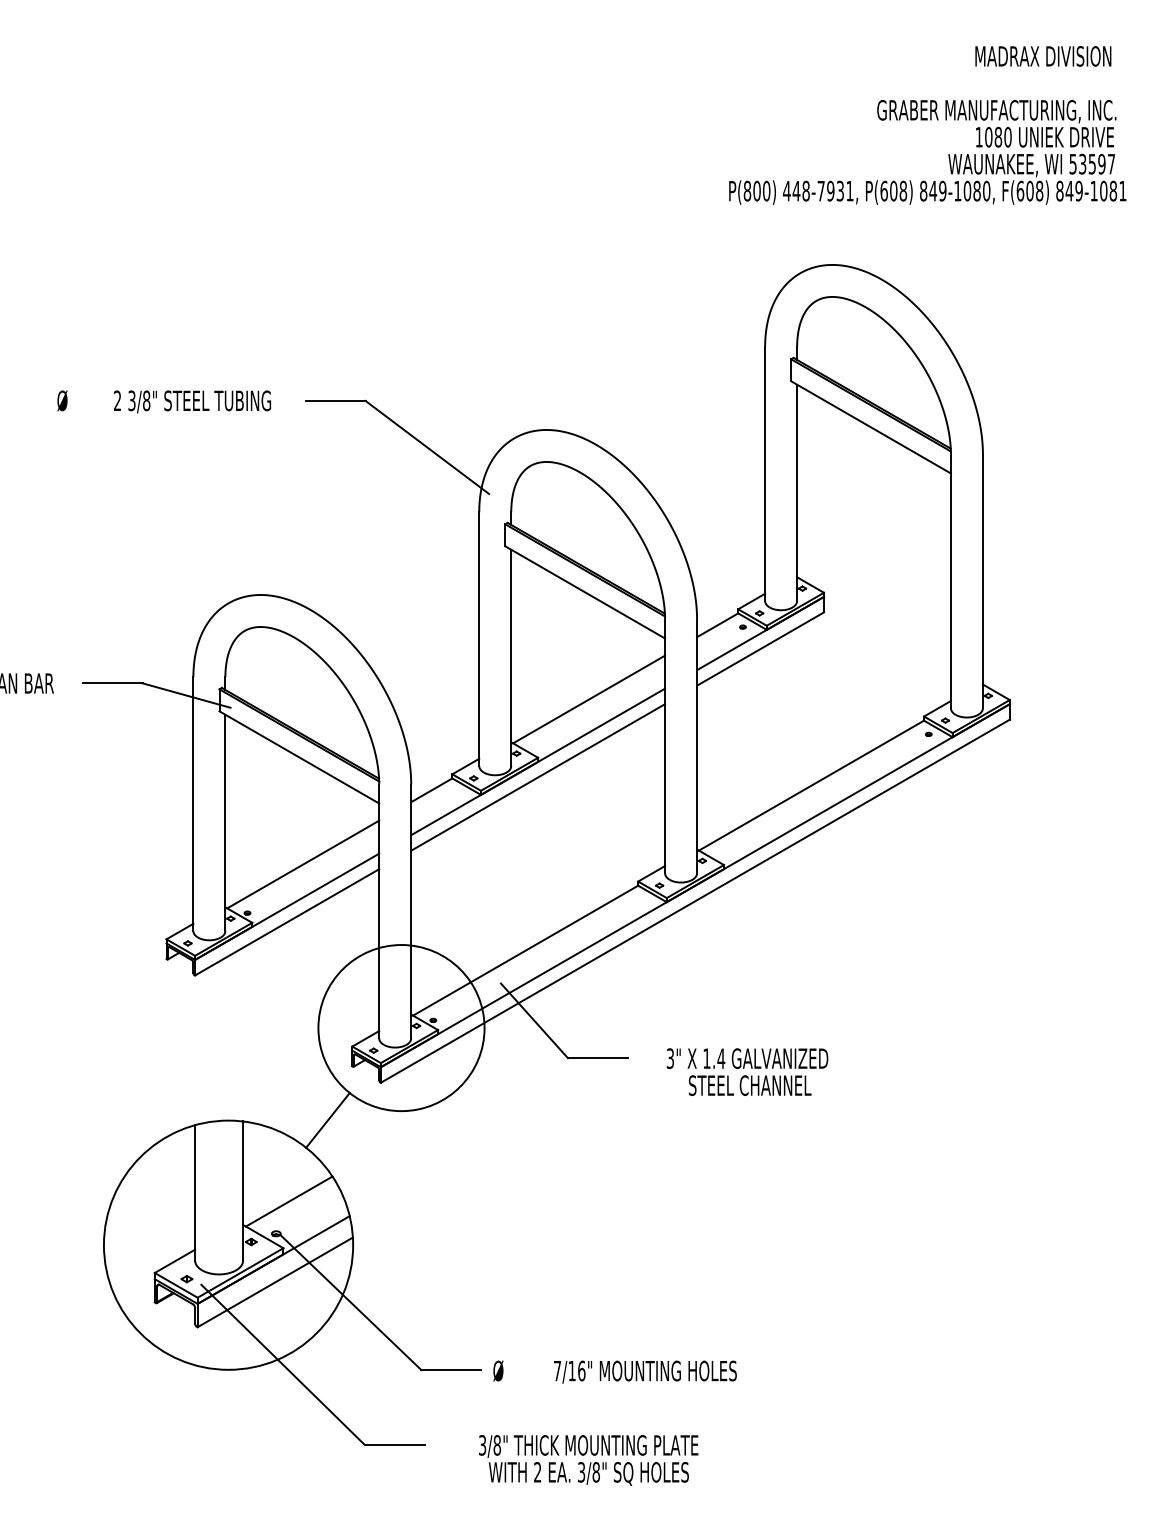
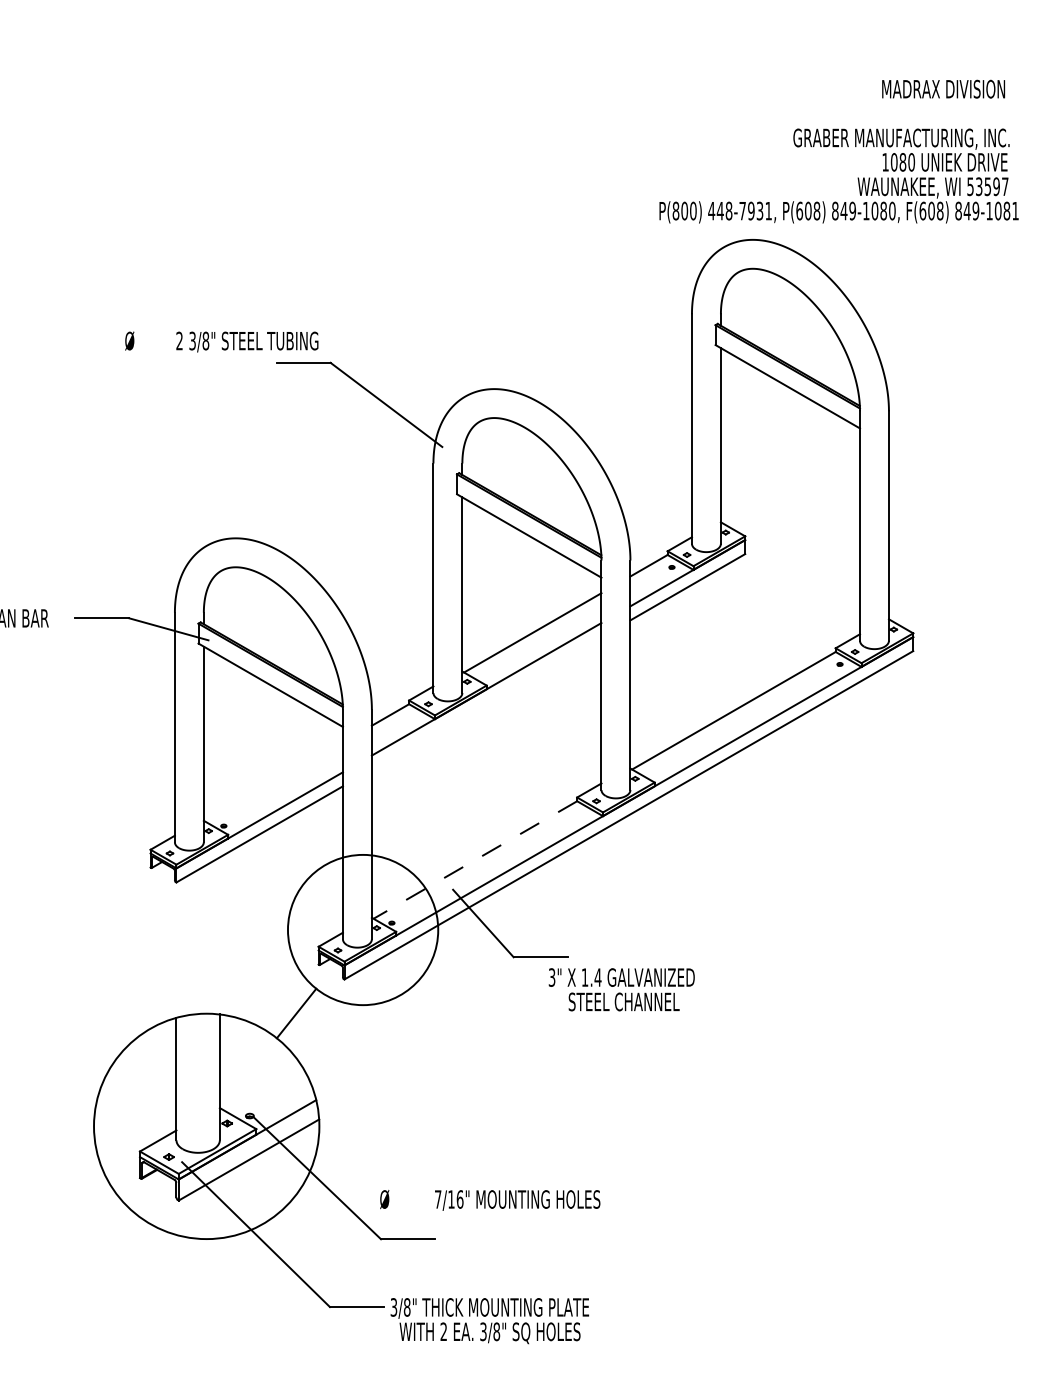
text: (927, 125) -> (838, 151), moved
text: (164, 401) -> (222, 341), moved
line: (538, 777) -> (487, 703), removed
line: (303, 864) -> (274, 782), removed
line: (525, 950) -> (475, 859), solid -> dashed
text: (747, 1071) -> (621, 989), moved
line: (288, 1201) -> (260, 1086), removed
text: (614, 1371) -> (489, 1199), moved
text: (588, 1460) -> (489, 1321), moved

